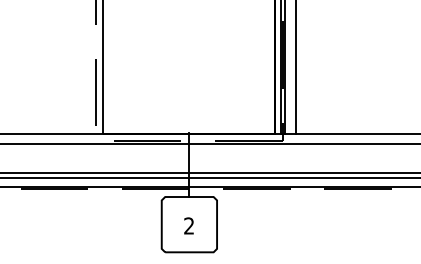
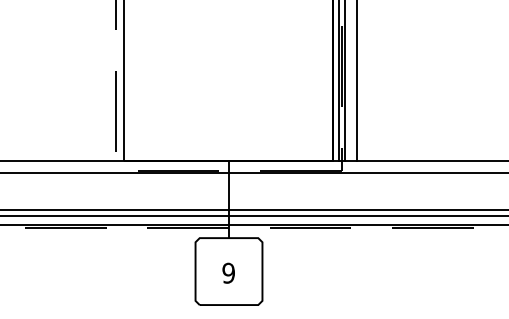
text: (189, 225) -> (229, 272), 2 -> 9

